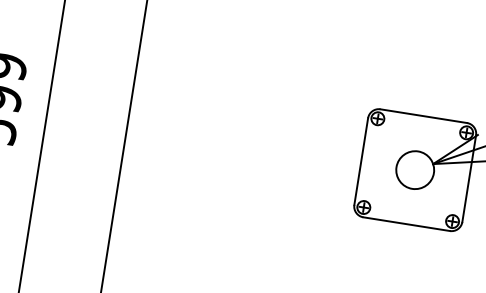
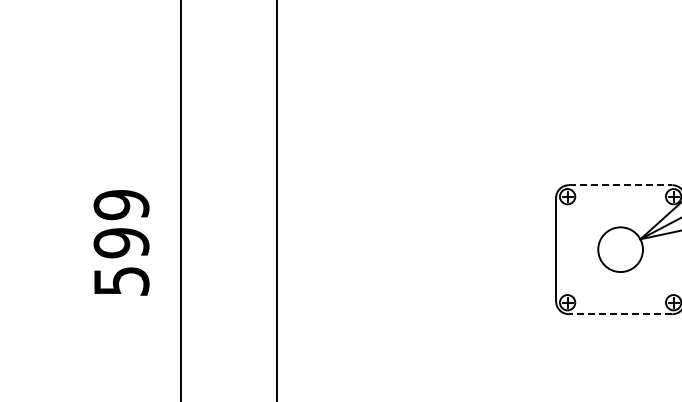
line: (423, 116) -> (620, 185), solid -> dashed
line: (406, 224) -> (620, 314), solid -> dashed

